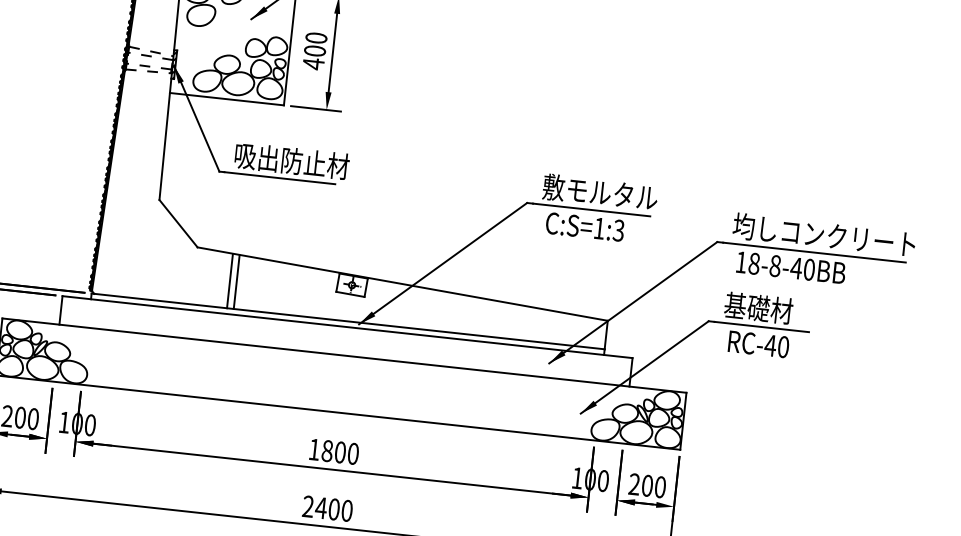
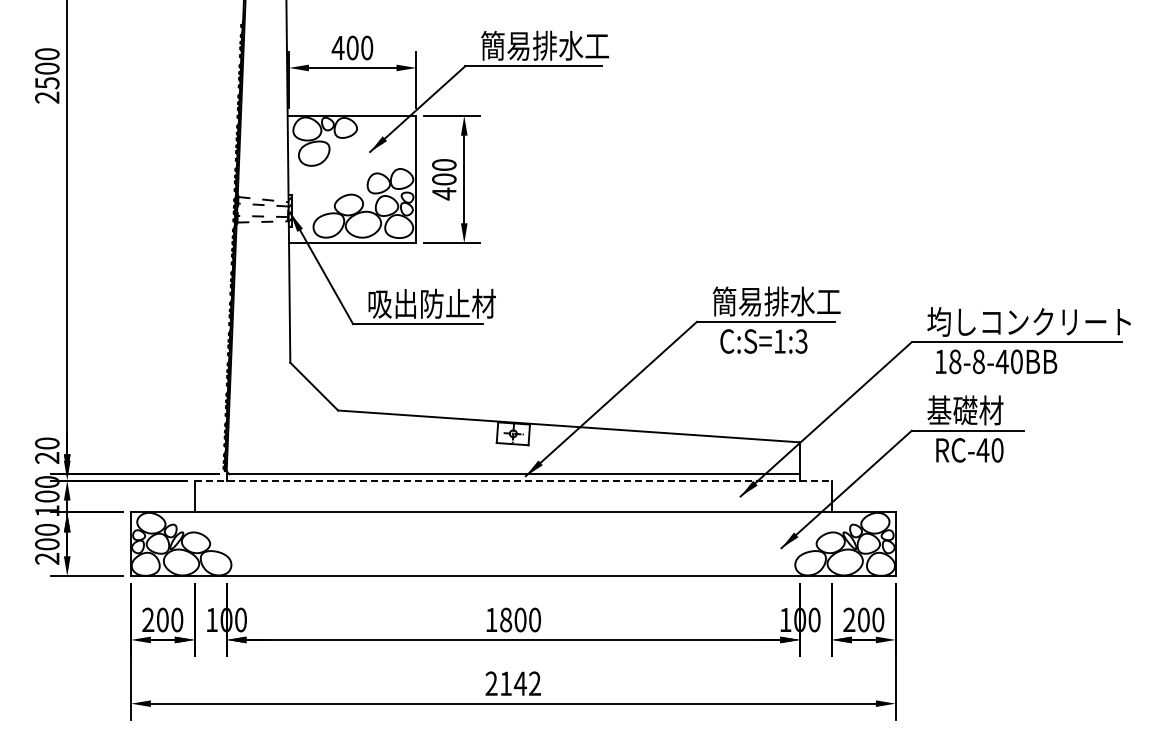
text: (600, 192) -> (776, 301), 敷モルタル -> 簡易排水工
line: (229, 280) -> (377, 443), removed
line: (236, 282) -> (385, 444), removed
line: (347, 327) -> (513, 480), solid -> dashed
text: (333, 509) -> (519, 683), 2400 -> 2142

